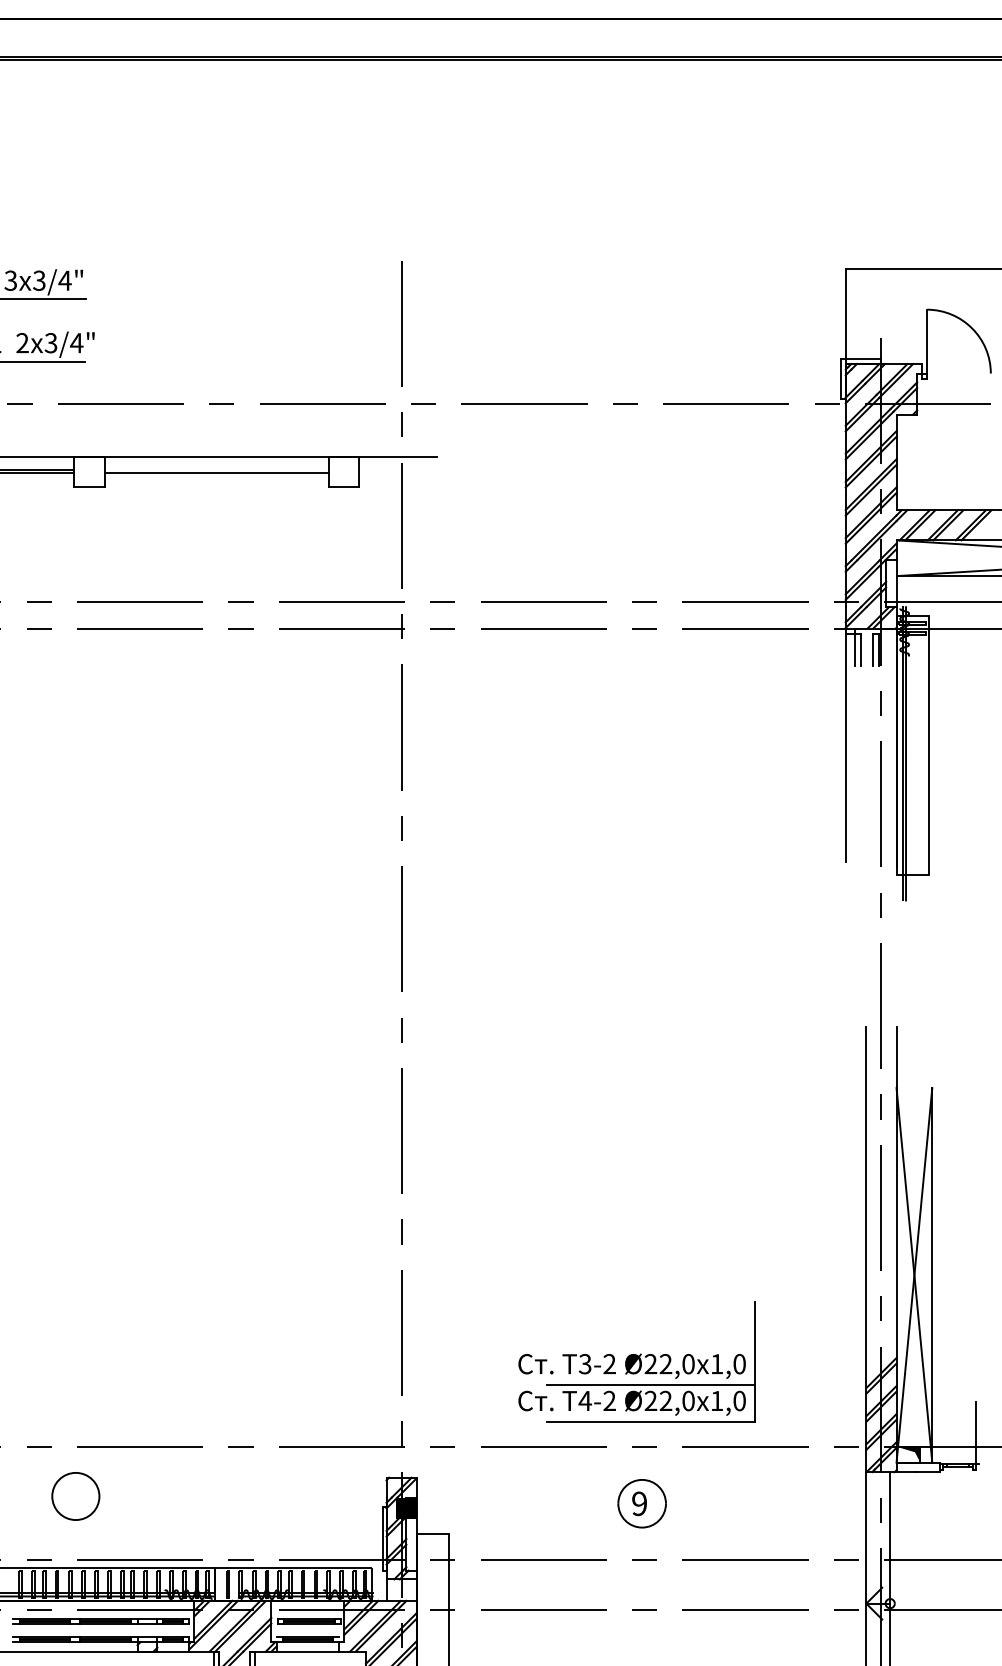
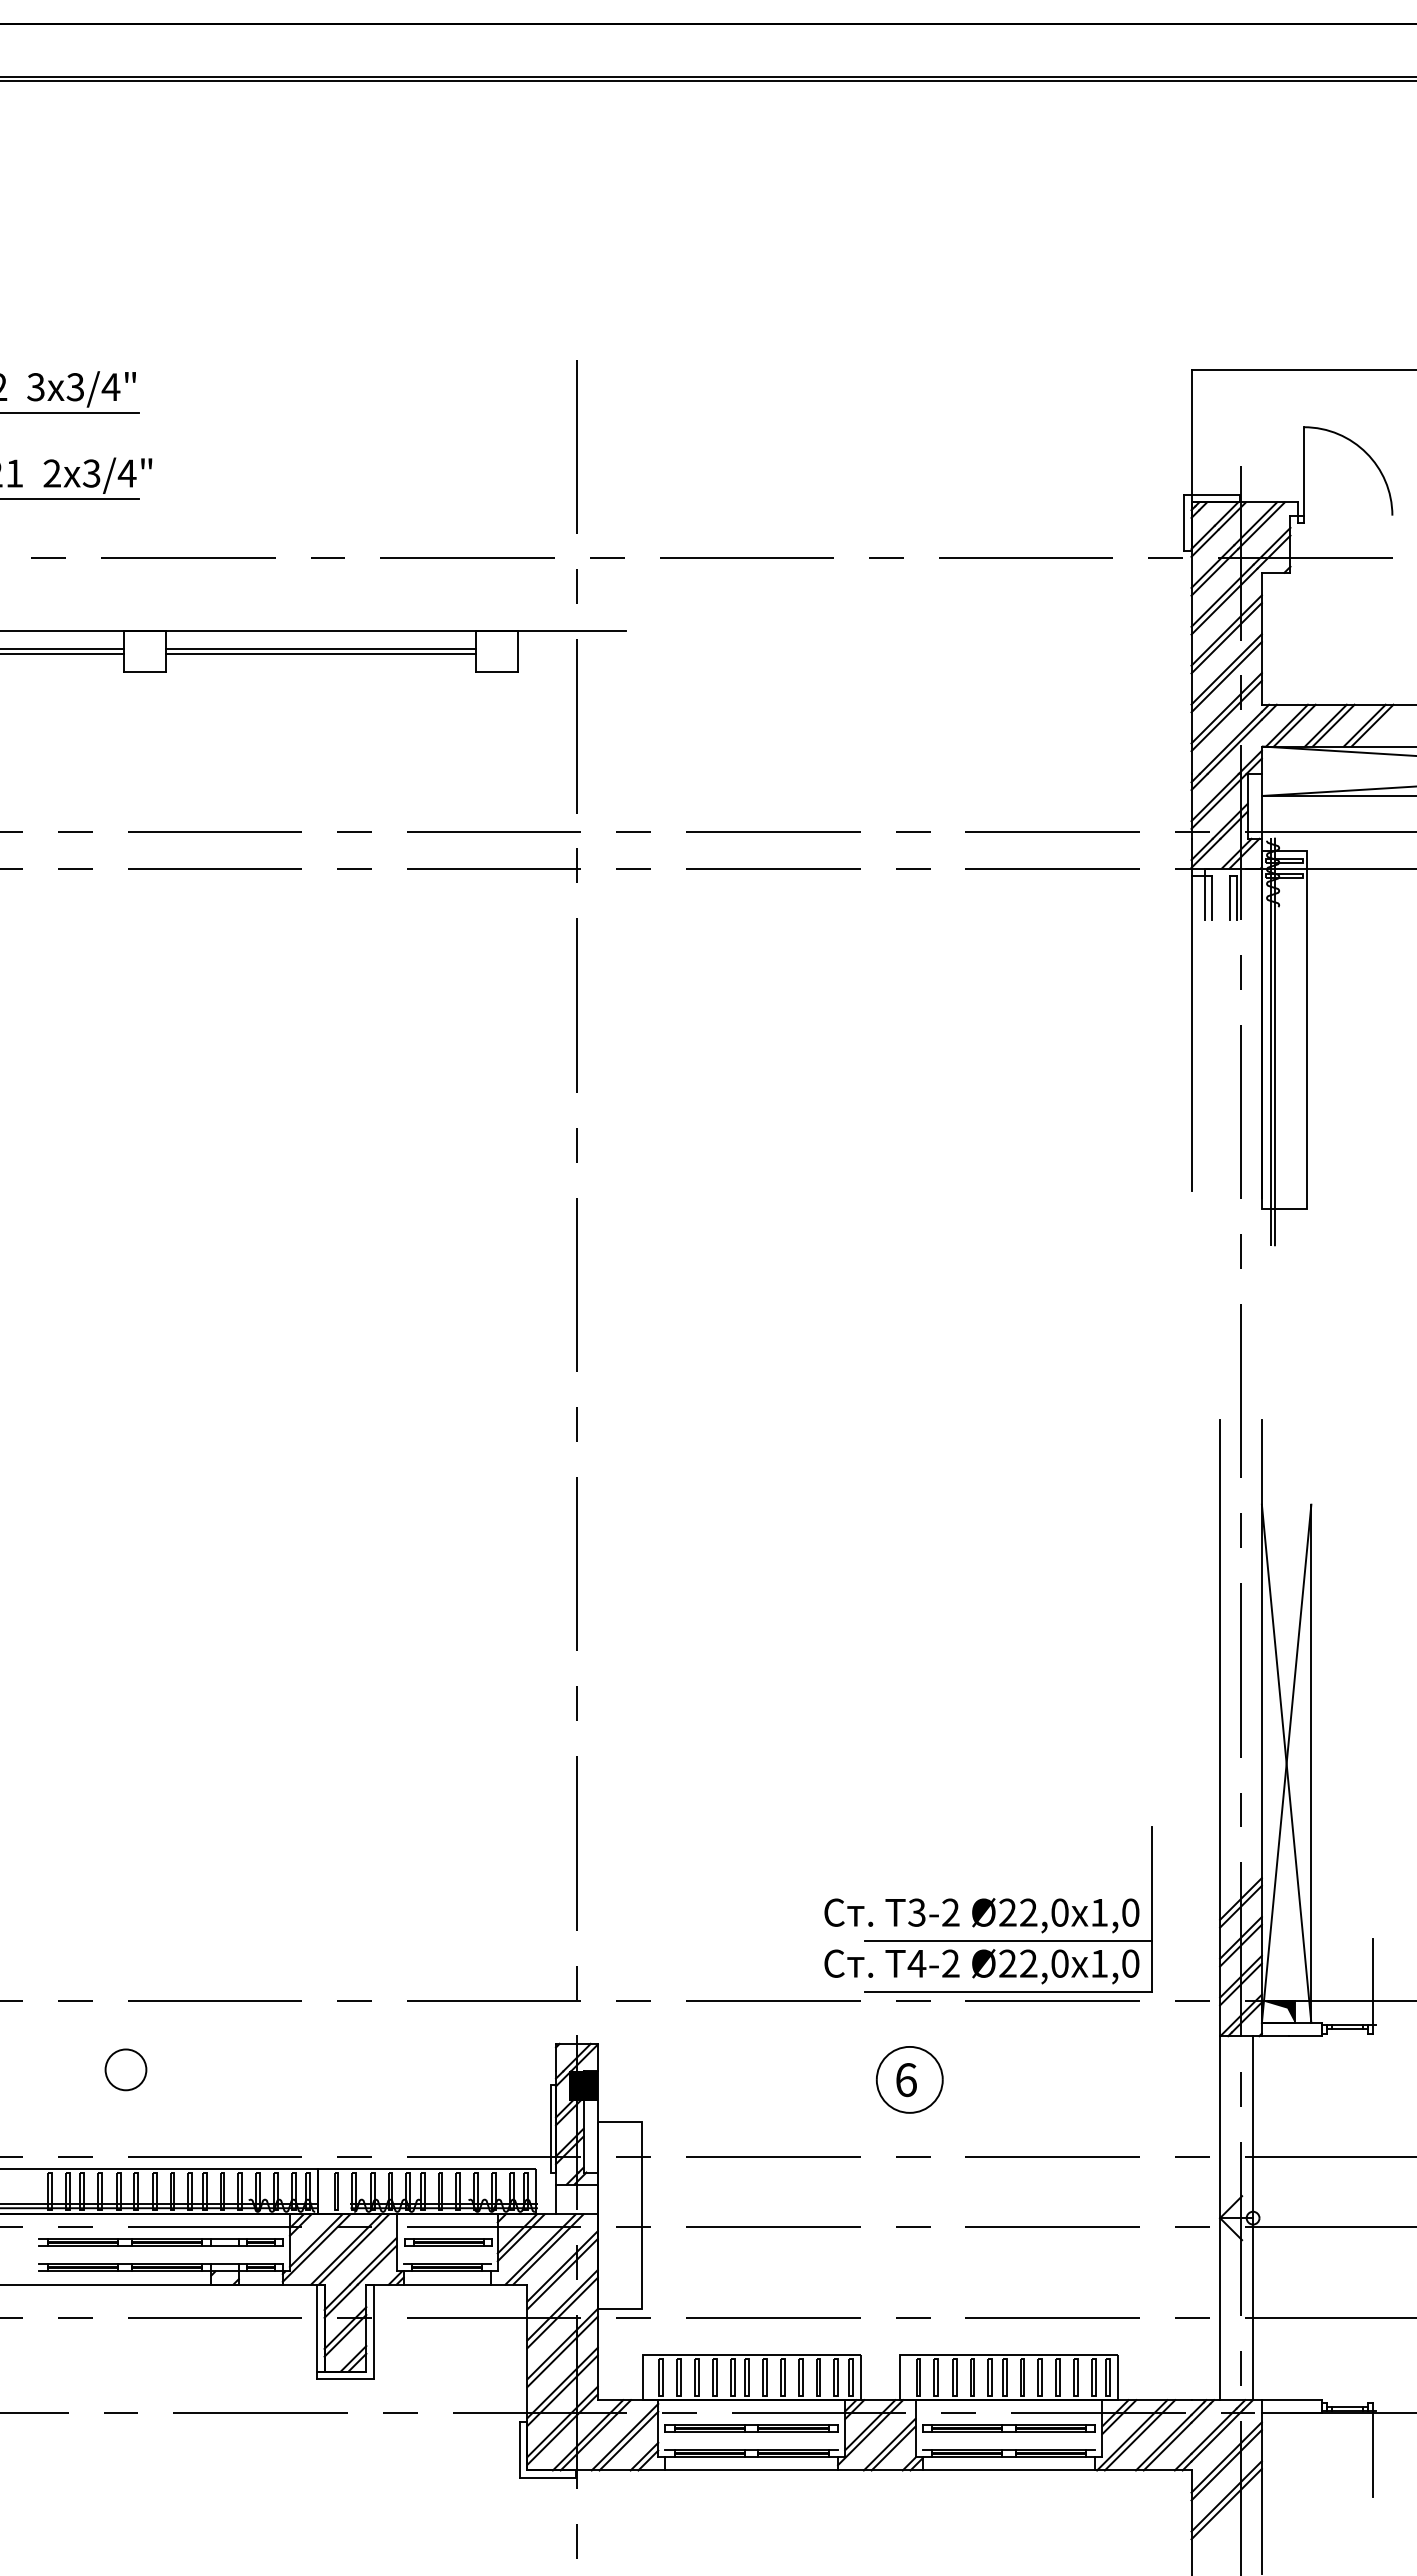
line: (216, 470) -> (320, 649), added
part: (636, 1361) -> (988, 1909), moved
circle: (75, 1496) -> (125, 2069), size x0.62
text: (639, 1504) -> (906, 2080), 9 -> 6

